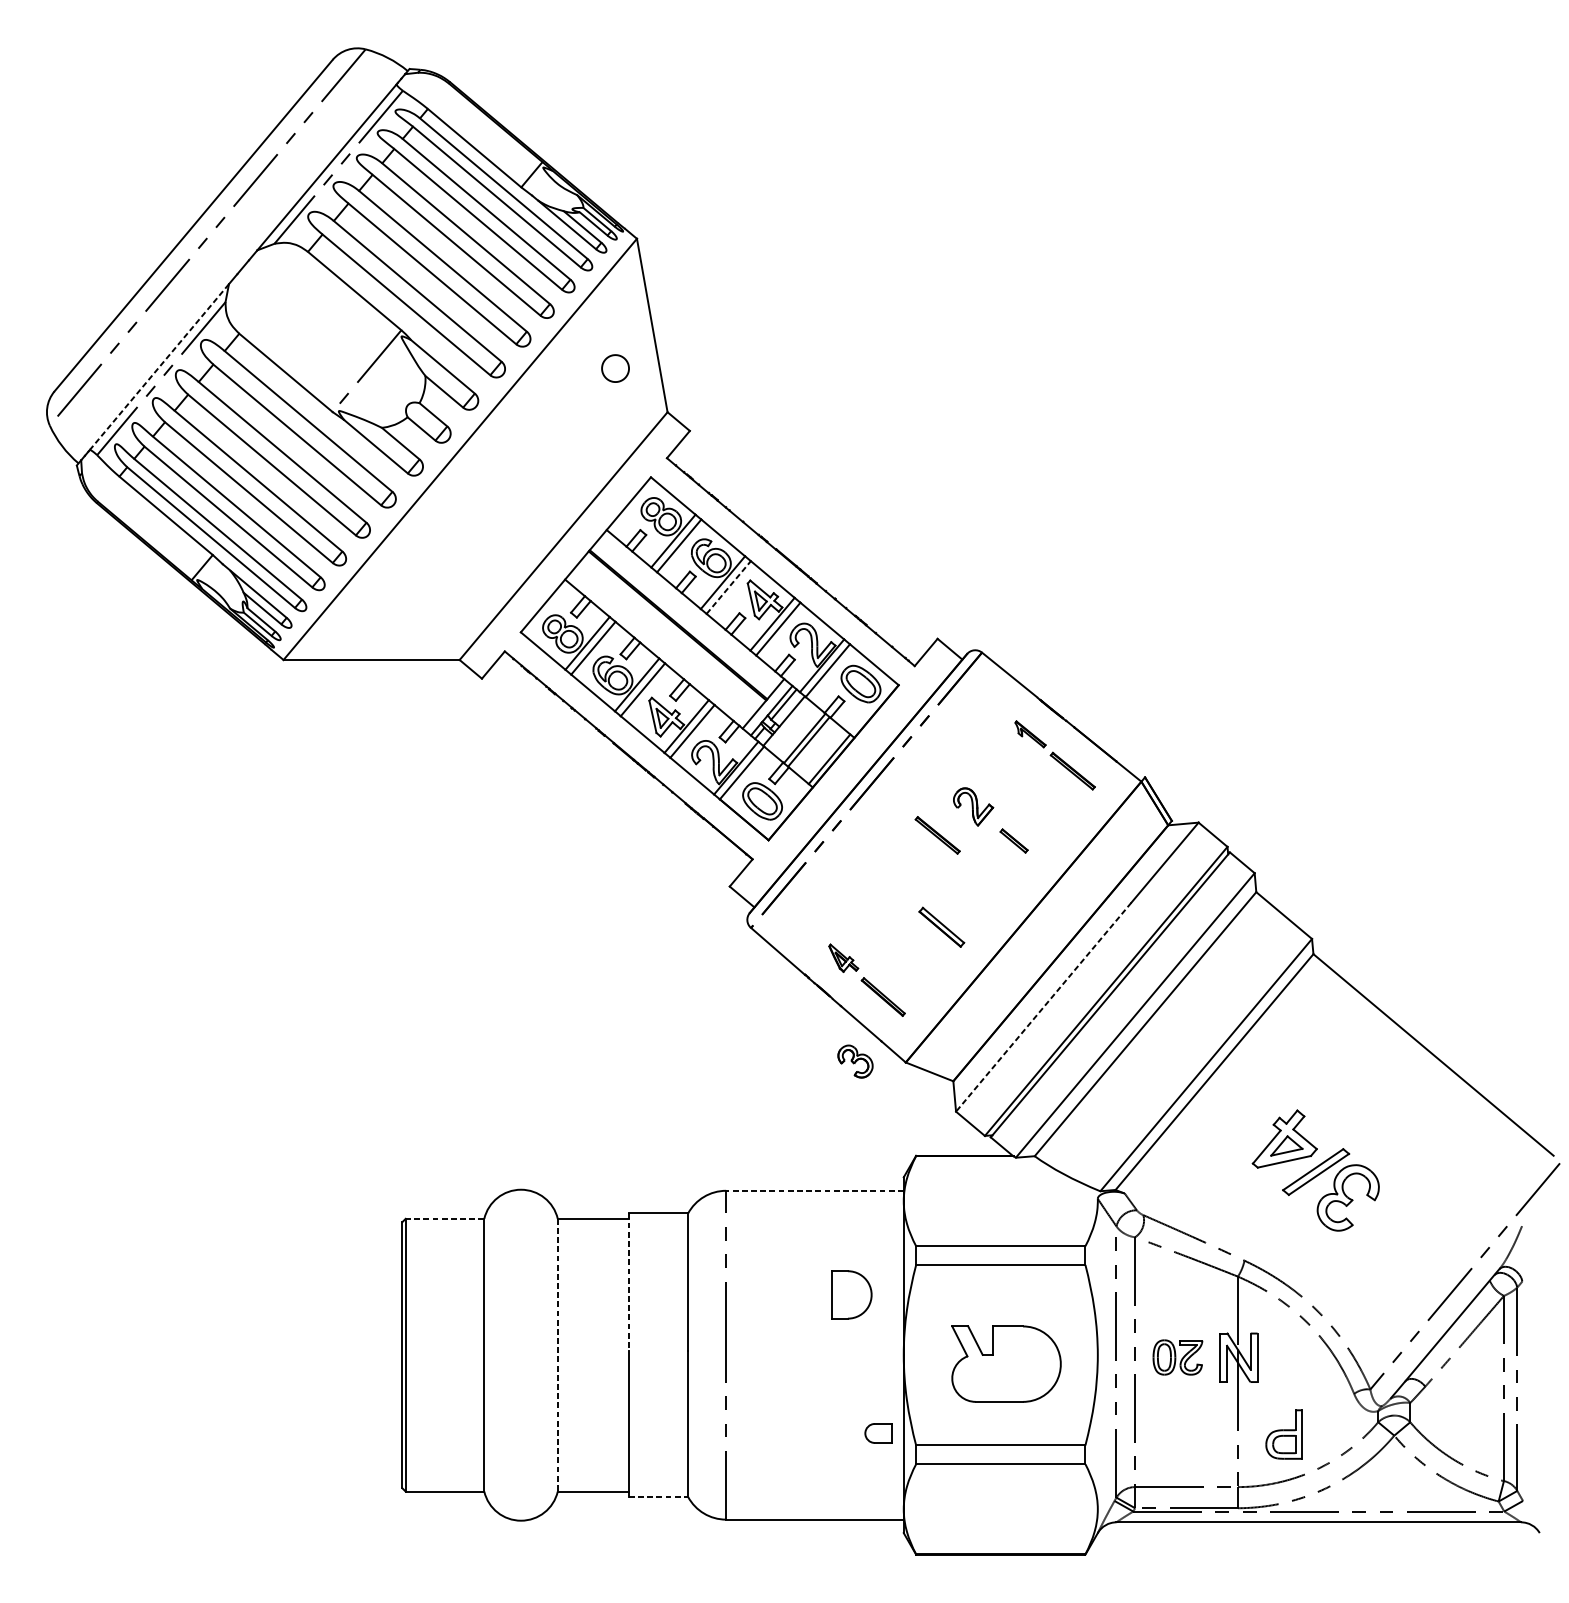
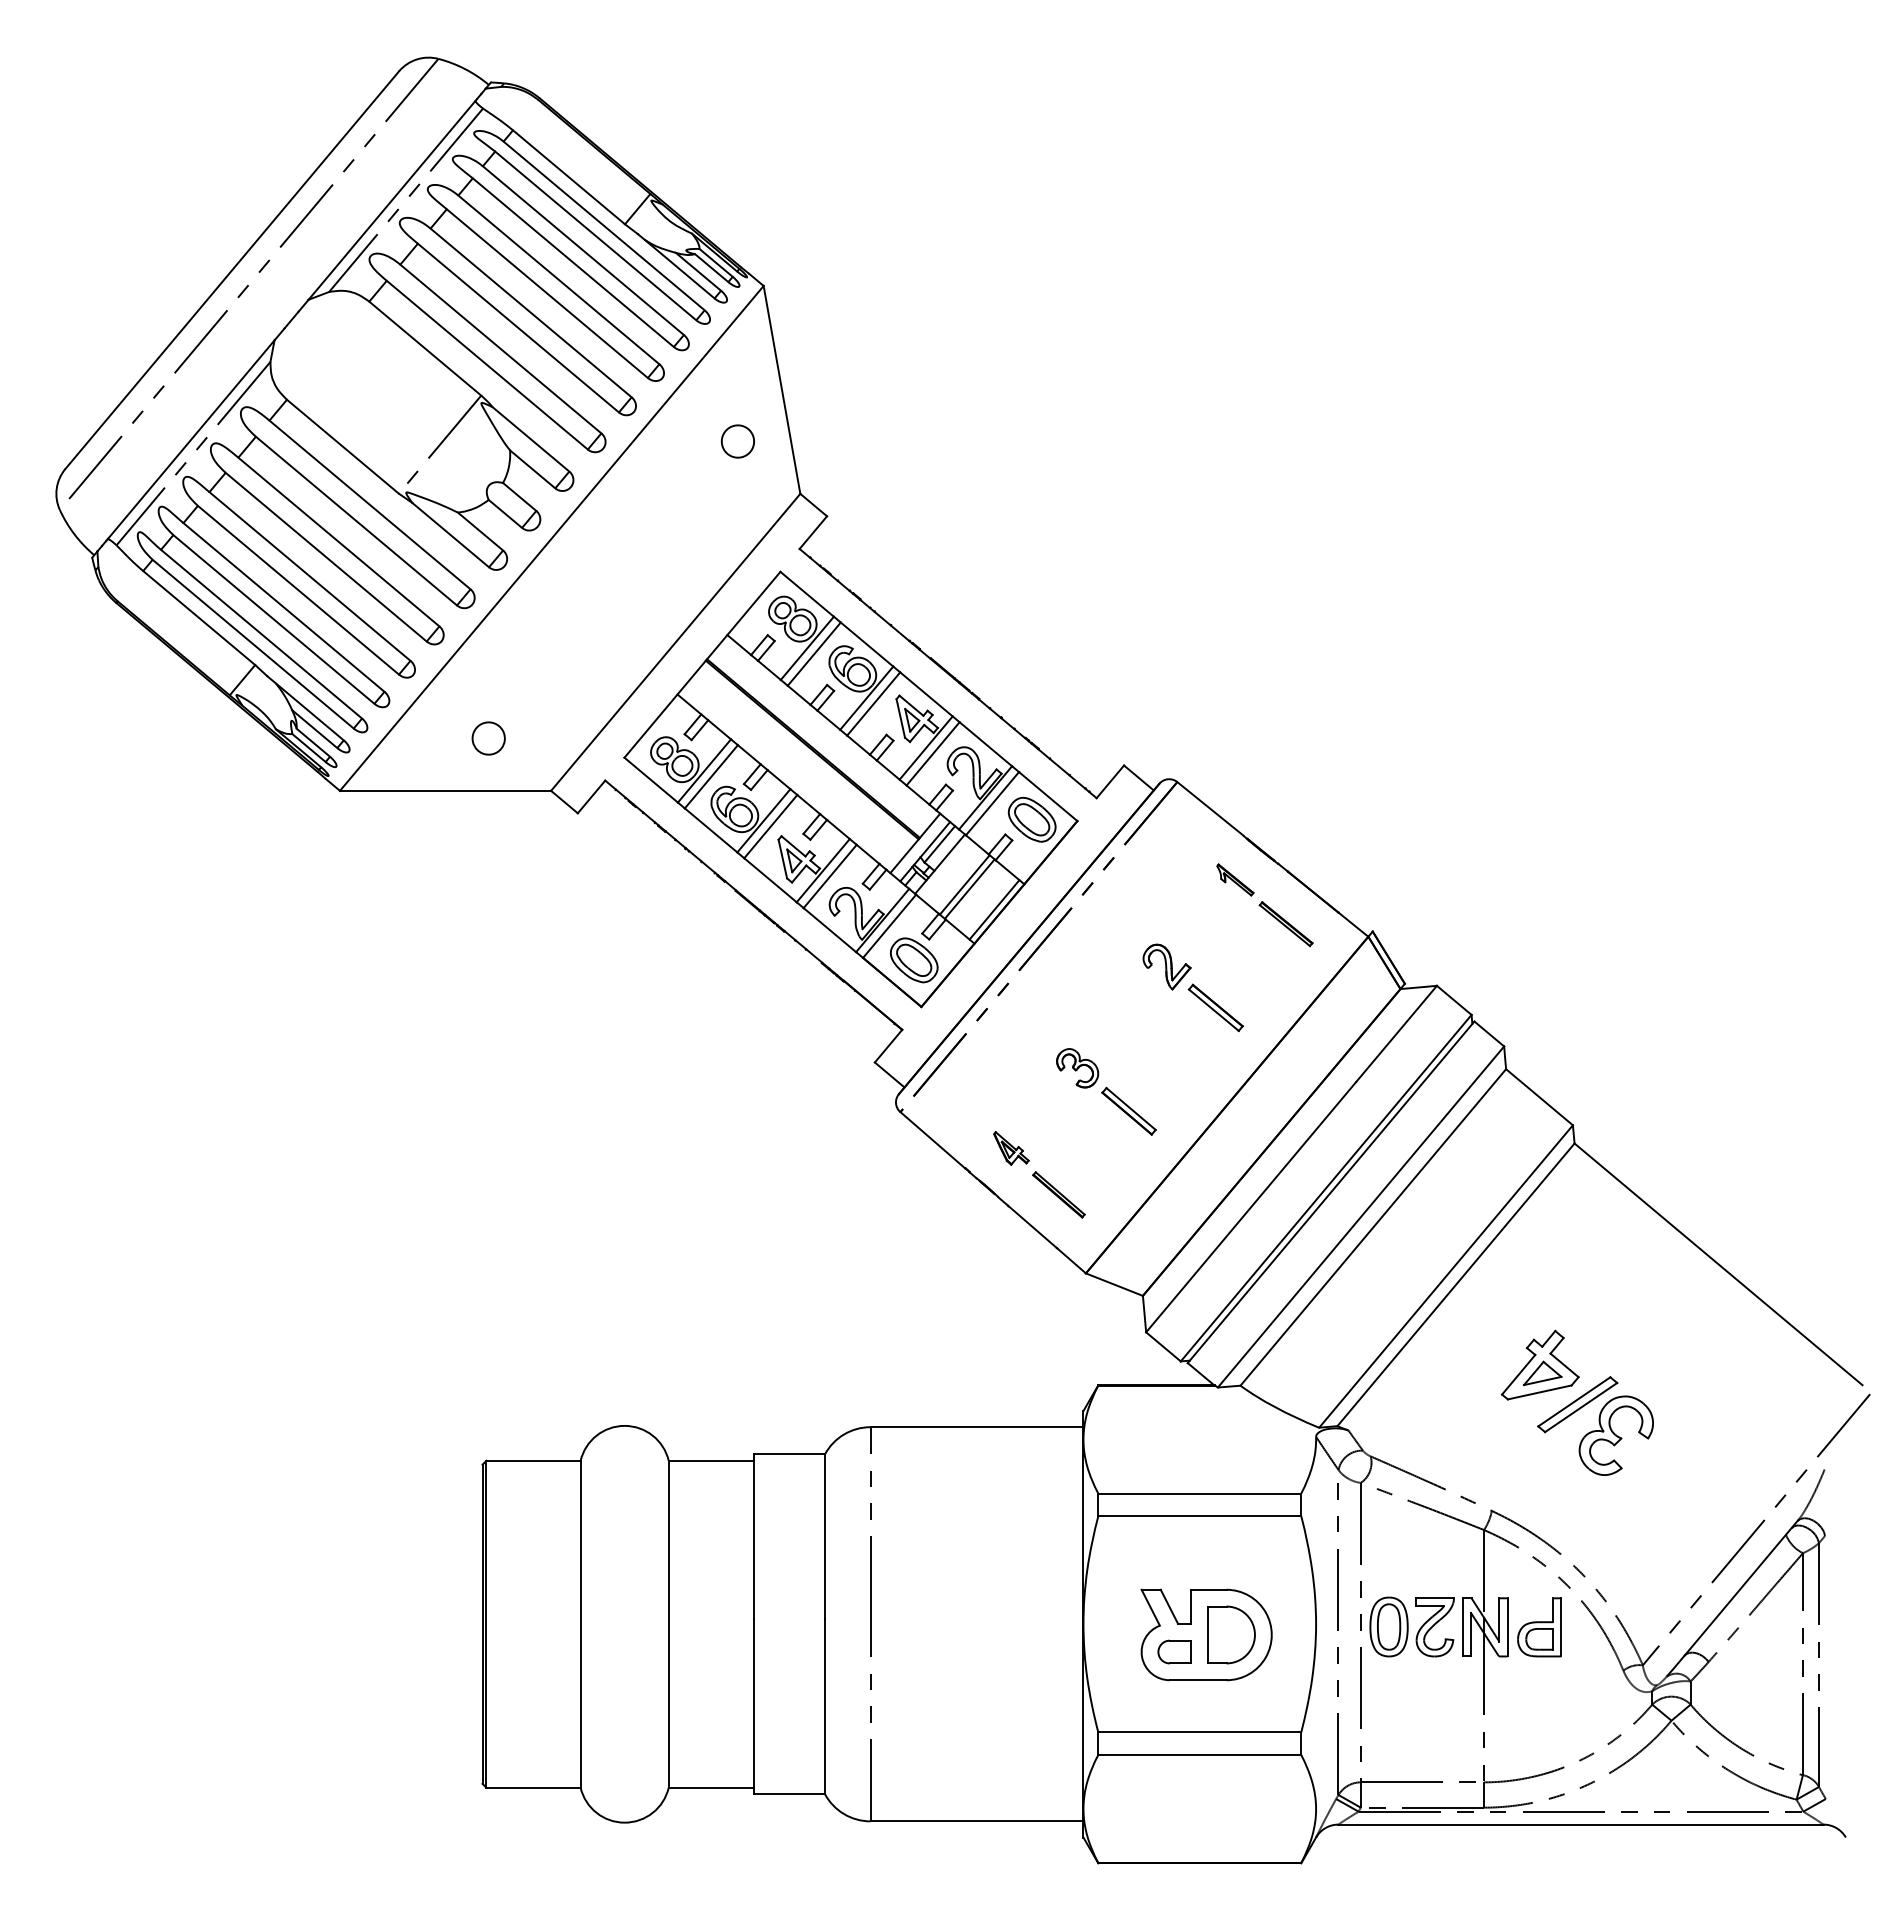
line: (159, 366) -> (191, 439), dashed -> solid
line: (729, 587) -> (874, 703), dashed -> solid
part: (407, 616) -> (488, 738), added
part: (937, 835) -> (1123, 1001), removed
part: (1013, 840) -> (1215, 1007), size x1.67
line: (1043, 1007) -> (1250, 1207), dashed -> solid
part: (855, 1061) -> (1077, 1068), moved
line: (814, 1191) -> (976, 1427), dashed -> solid
line: (444, 1218) -> (533, 1460), dashed -> solid
line: (628, 1282) -> (753, 1537), dashed -> solid
part: (852, 1294) -> (1231, 1634), moved
line: (557, 1355) -> (668, 1624), dashed -> solid
part: (1177, 1357) -> (1411, 1626), size x1.43
part: (878, 1432) -> (1174, 1651), moved
part: (1284, 1434) -> (1539, 1627), moved
line: (658, 1497) -> (789, 1794), dashed -> solid

